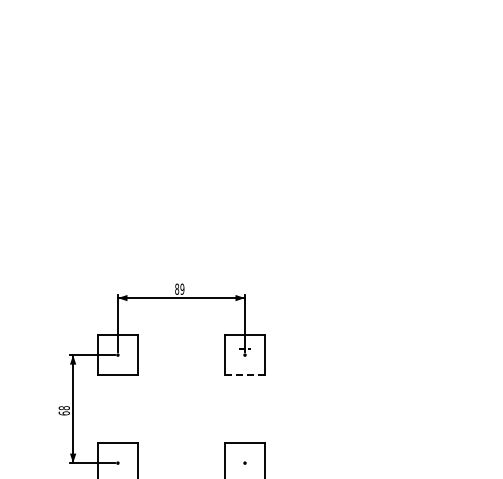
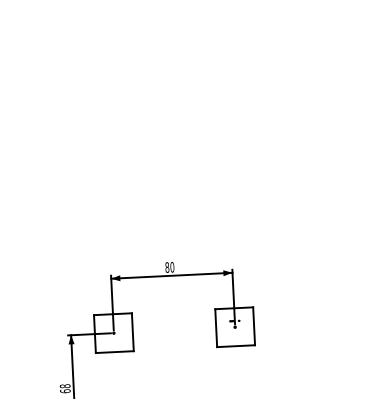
text: (182, 289) -> (172, 267), 89 -> 80
line: (245, 374) -> (236, 345), dashed -> solid

